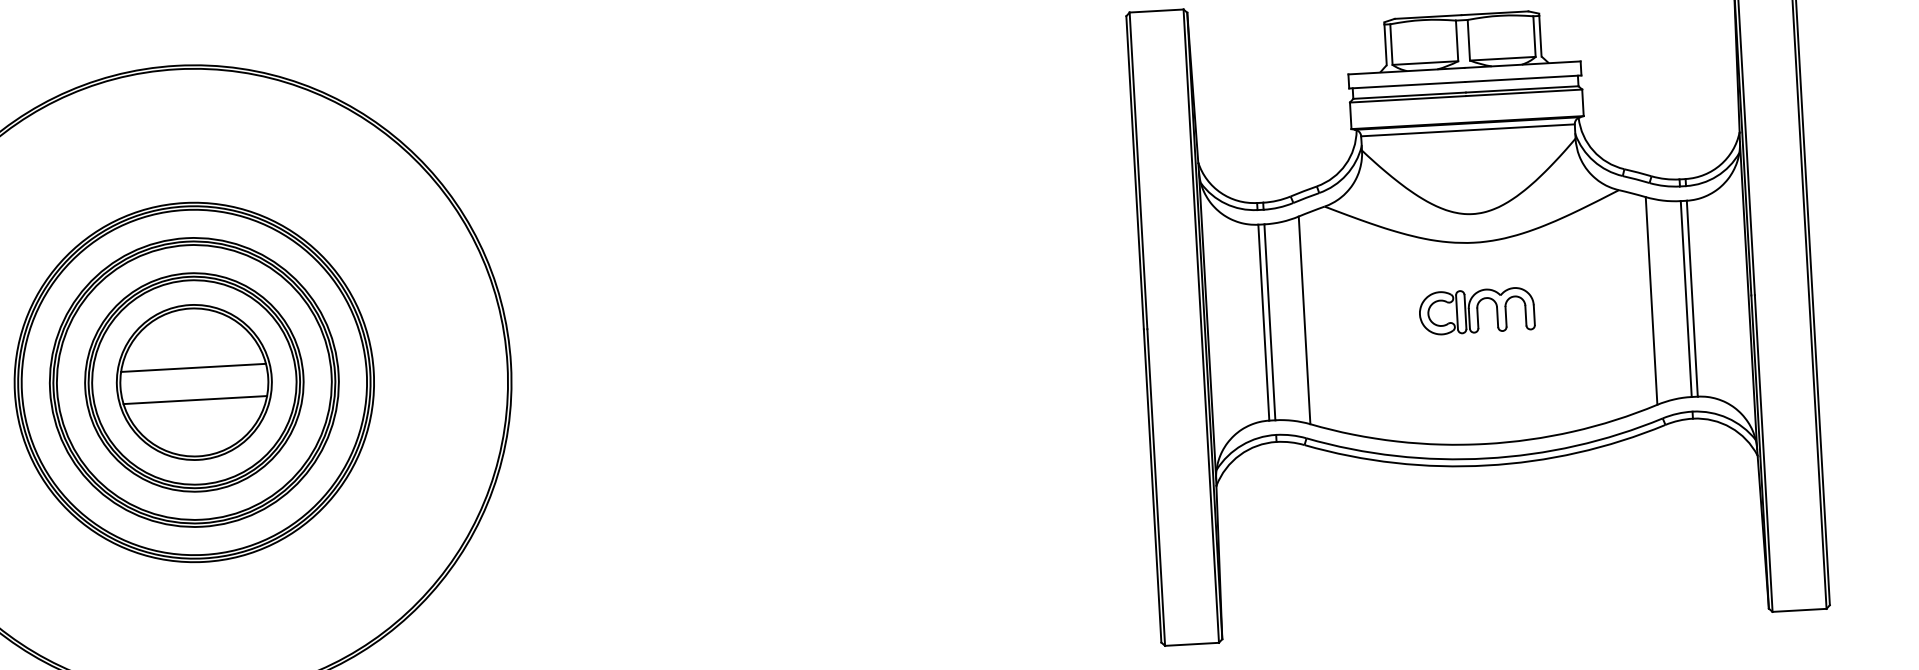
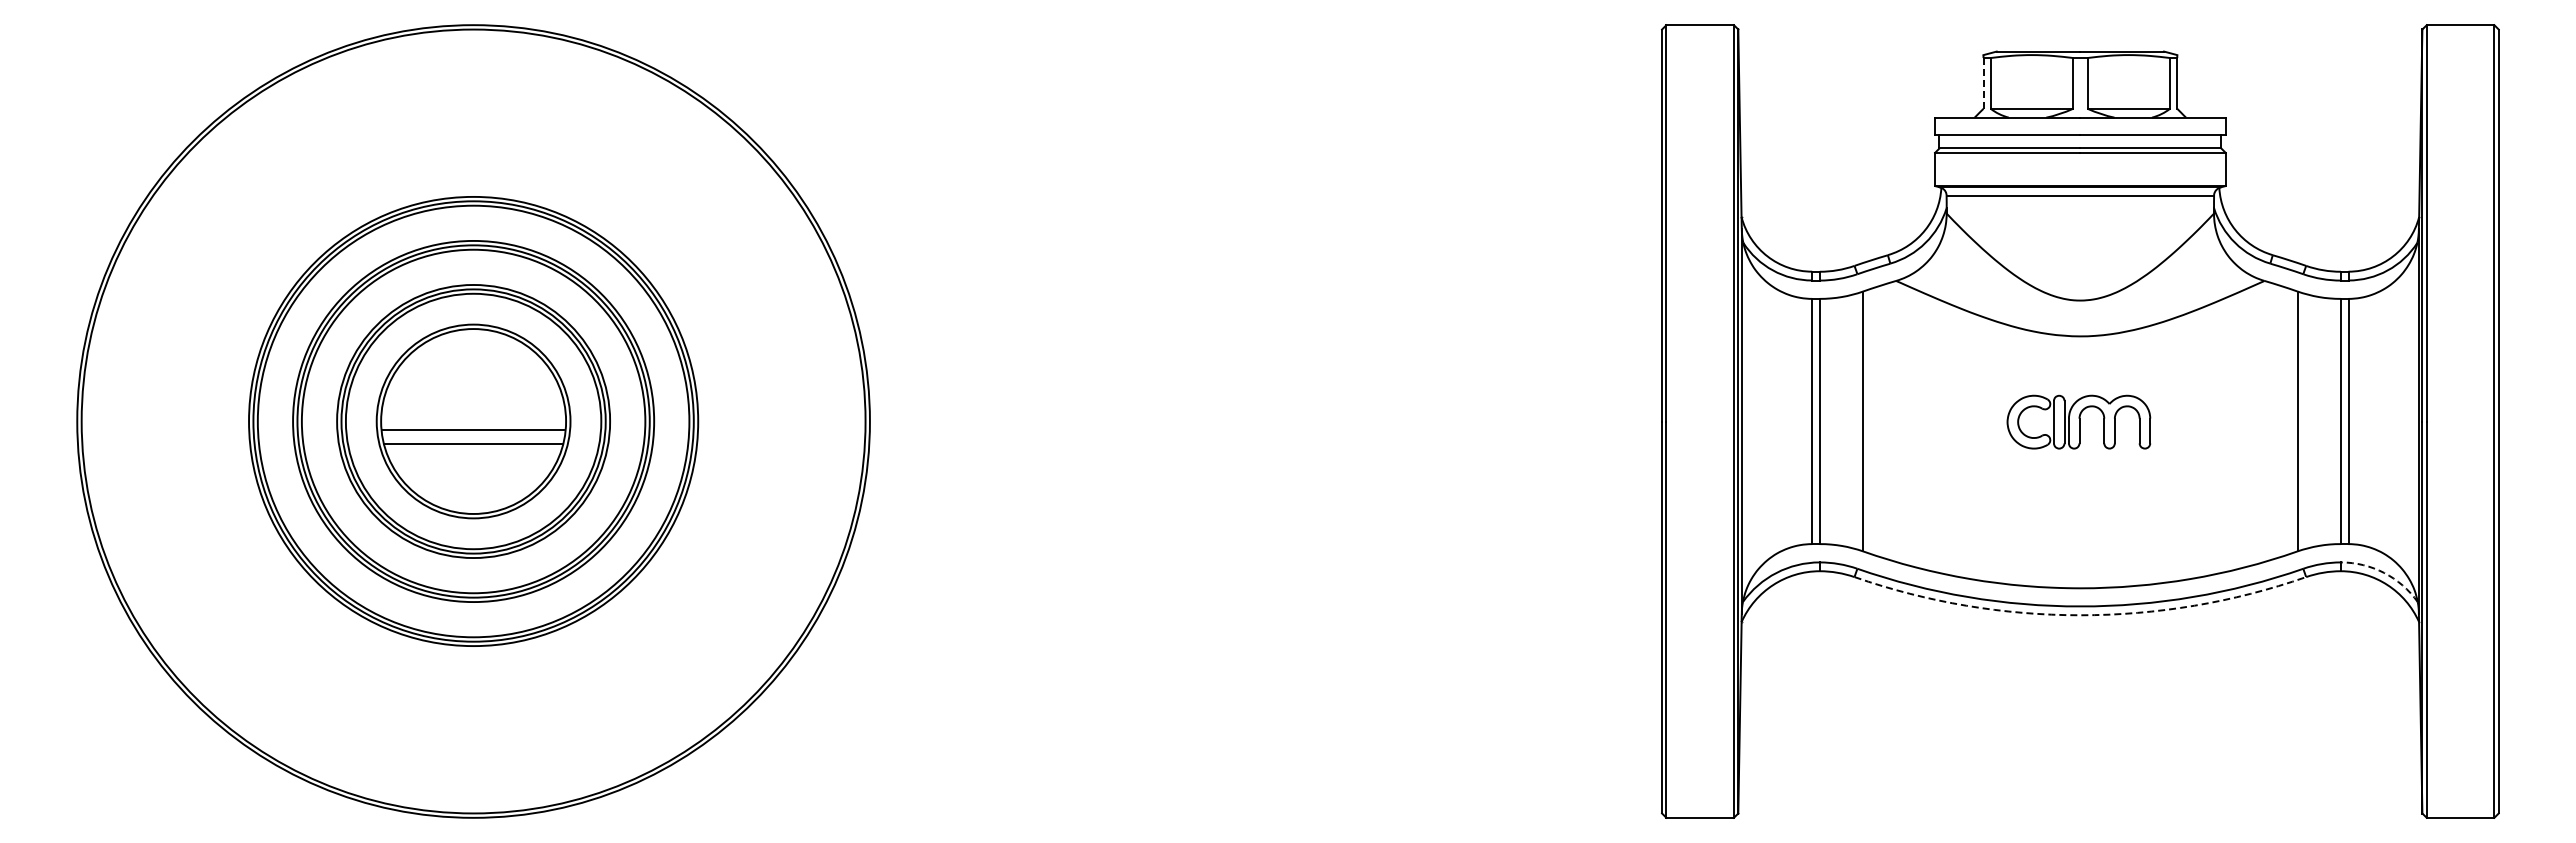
line: (1385, 44) -> (1983, 82), solid -> dashed
line: (193, 368) -> (473, 430), moved
arc: (1727, 417) -> (2384, 572), solid -> dashed
arc: (1486, 465) -> (2080, 615), solid -> dashed

